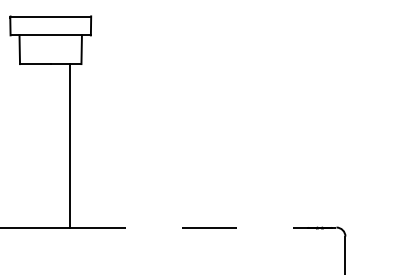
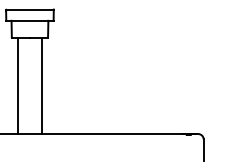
line: (31, 145) -> (18, 85), added
line: (204, 228) -> (120, 134), dashed -> solid

